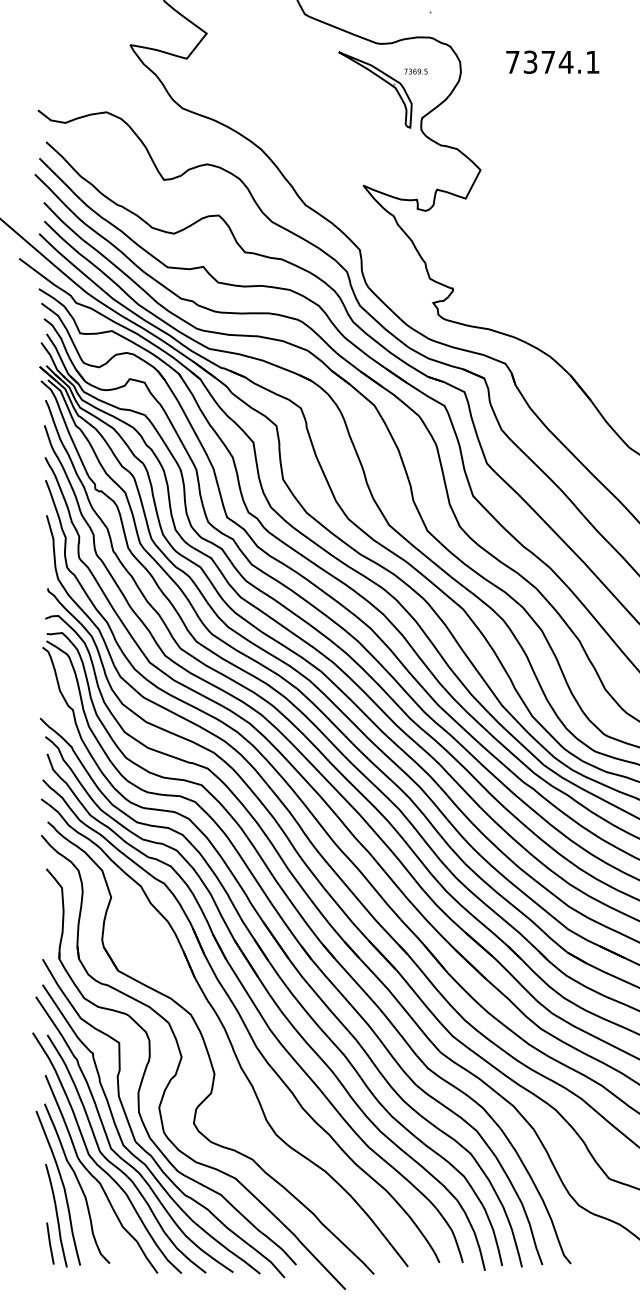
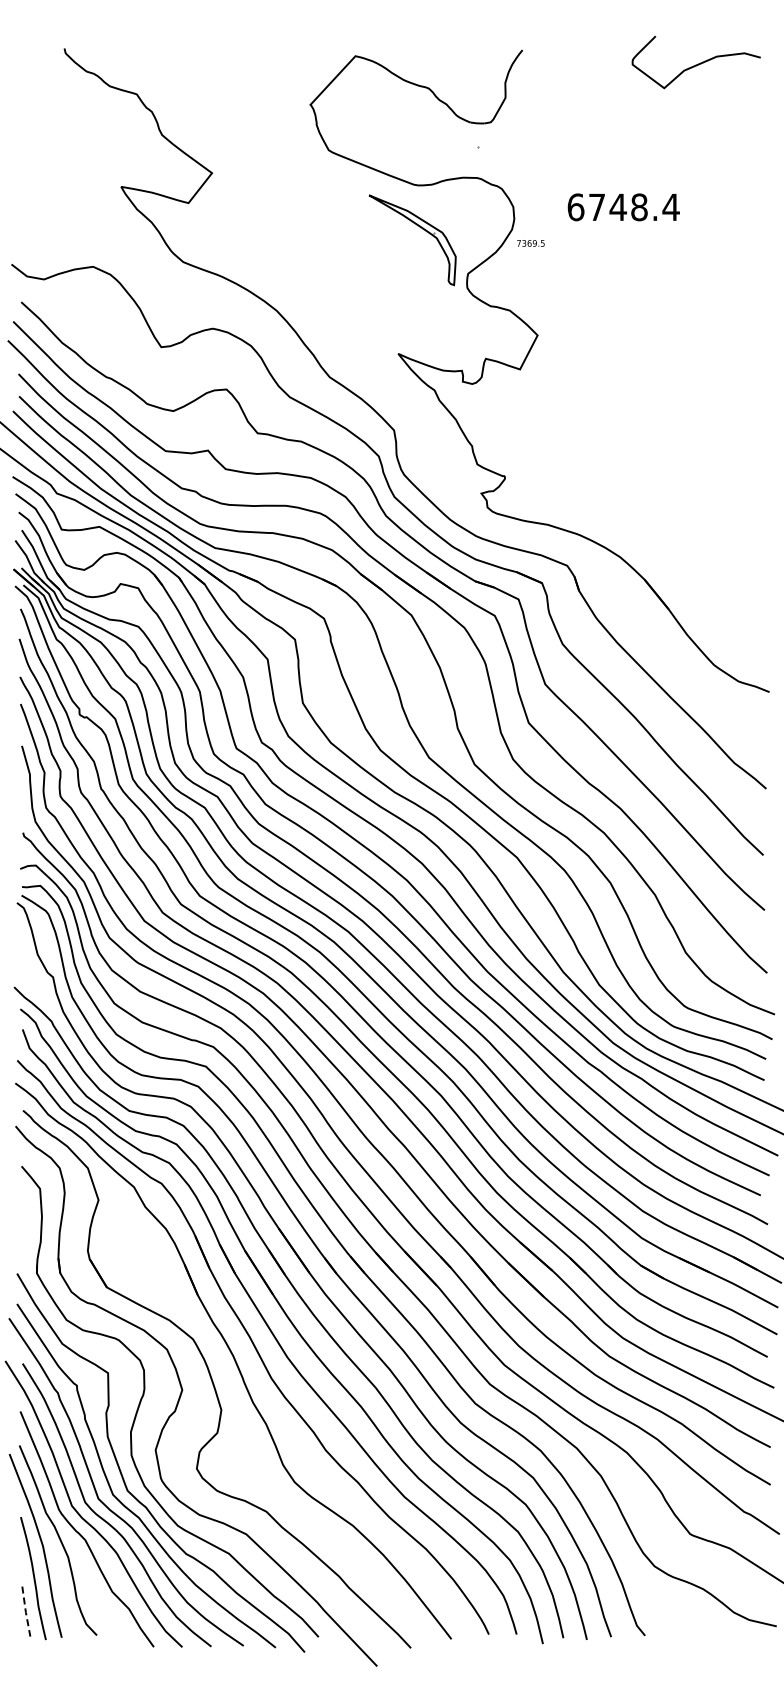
text: (552, 62) -> (623, 207), 7374.1 -> 6748.4
text: (415, 71) -> (530, 243), moved
line: (49, 1244) -> (25, 1612), solid -> dashed

